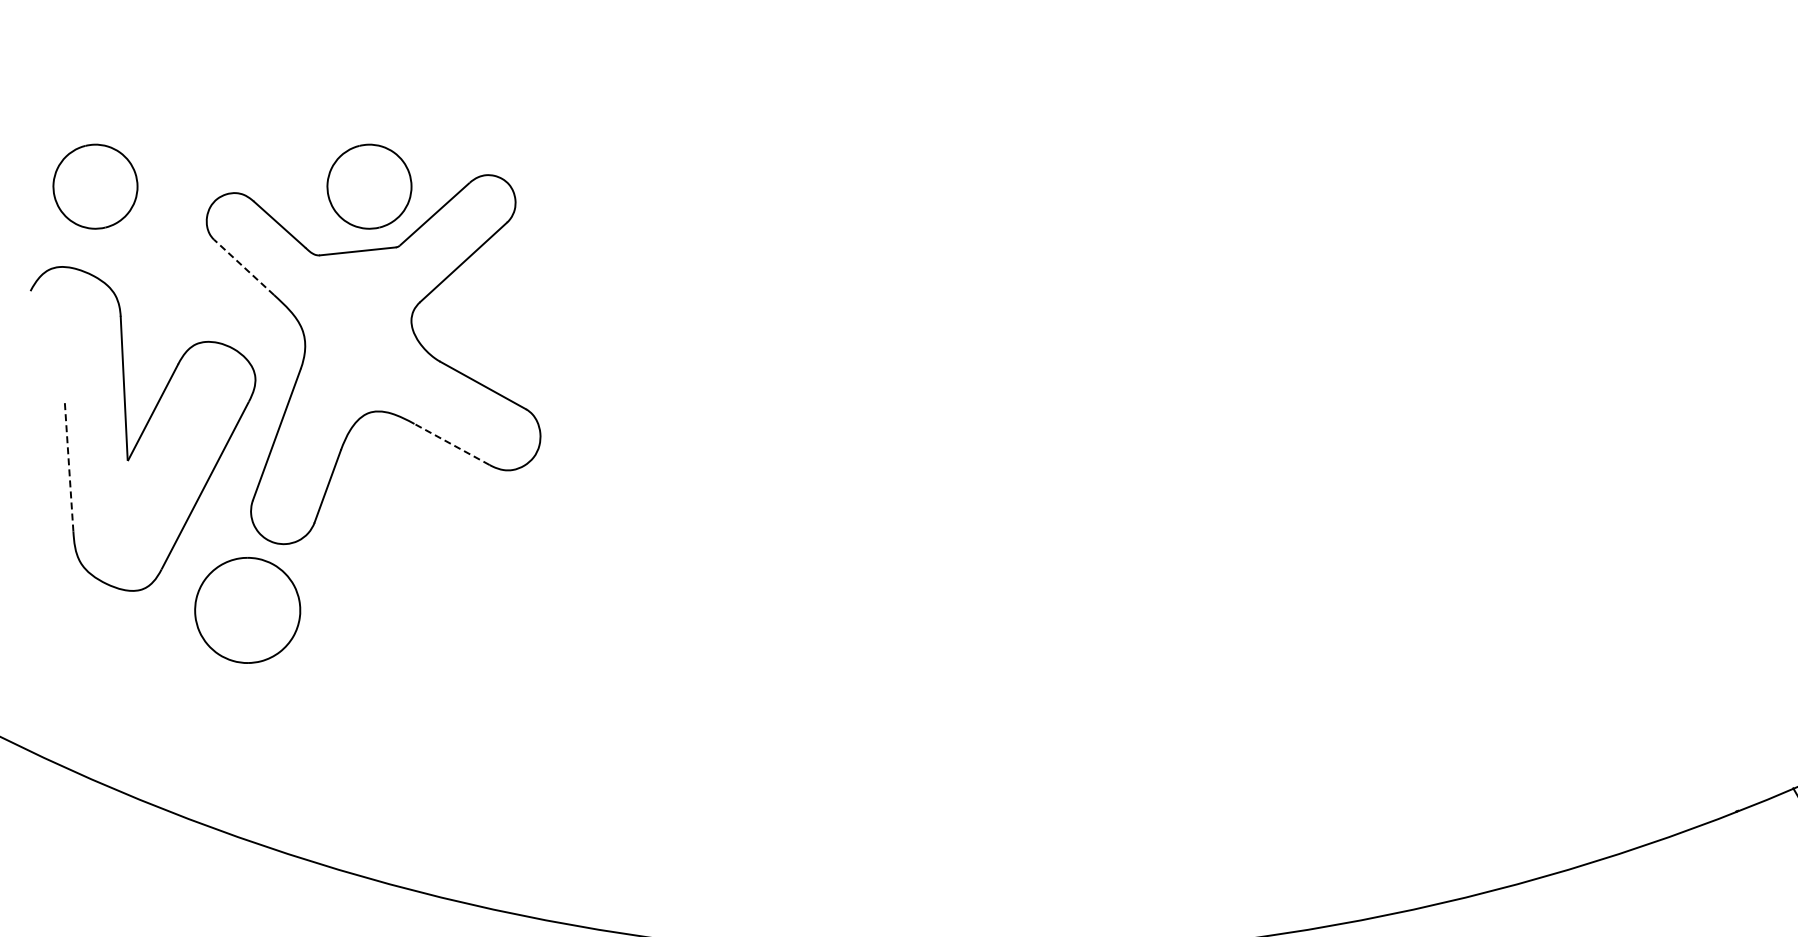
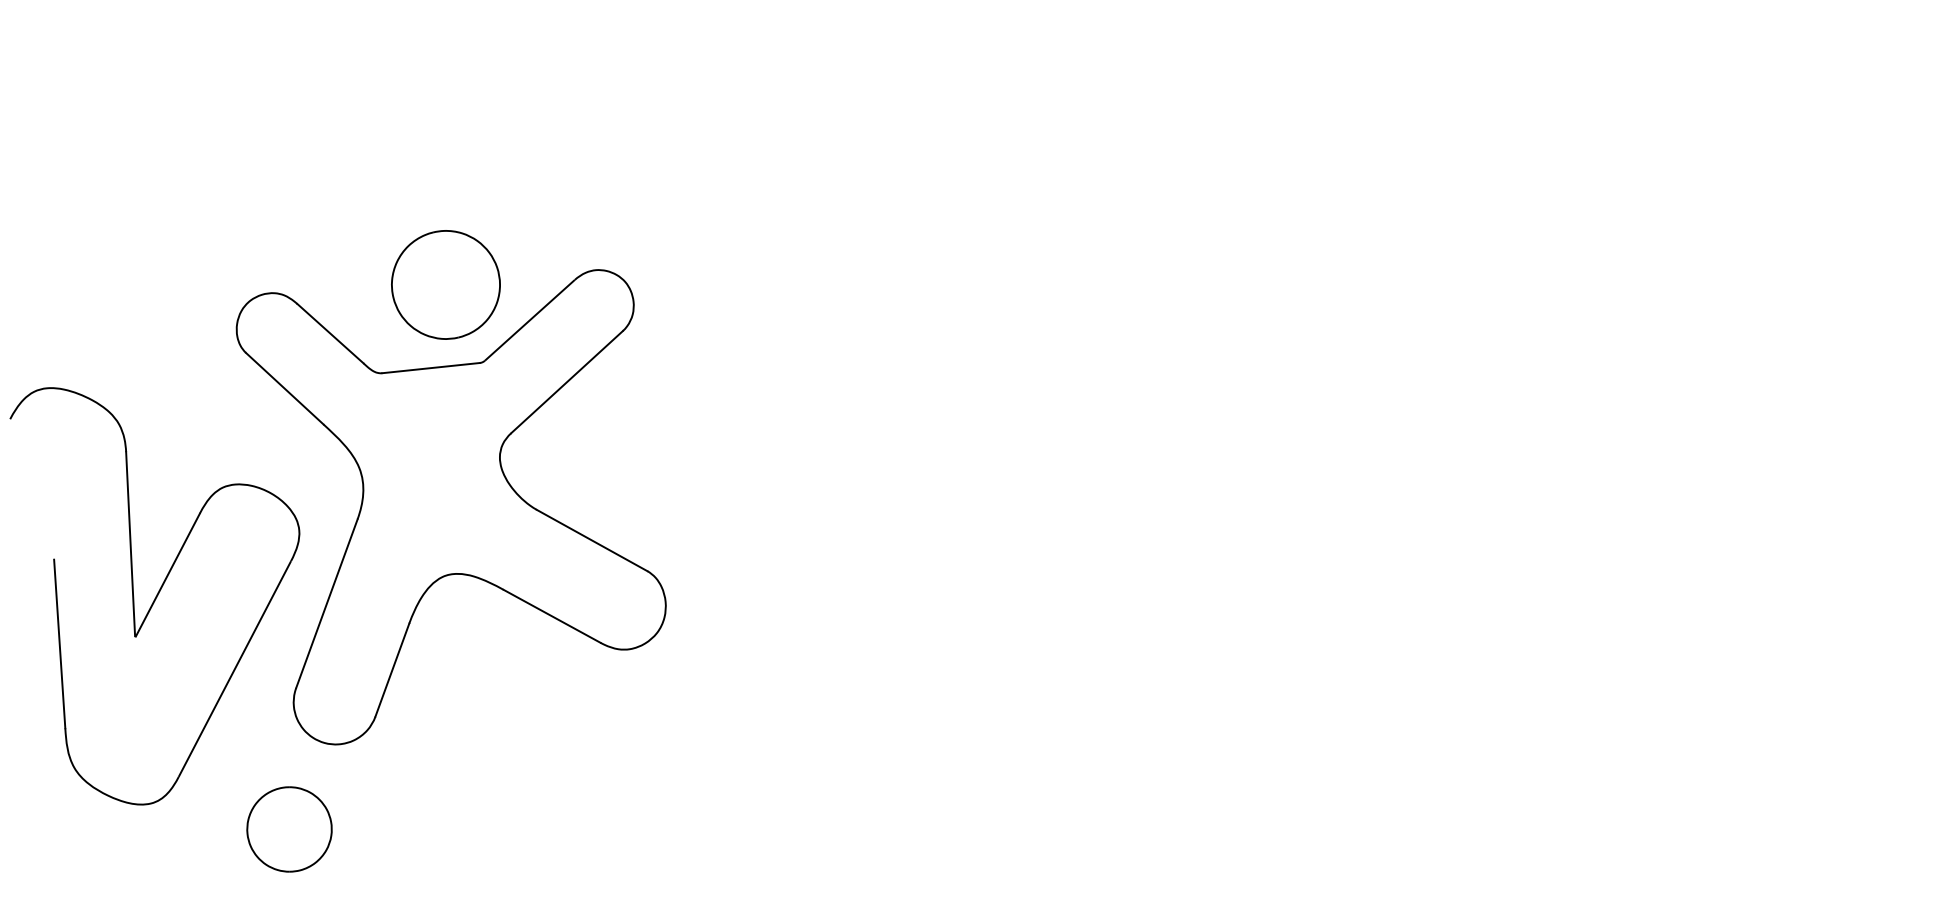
part: (95, 186) -> (93, 284), removed
line: (244, 267) -> (285, 388), dashed -> solid
line: (452, 444) -> (552, 616), dashed -> solid
line: (69, 465) -> (60, 643), dashed -> solid
part: (247, 609) -> (289, 828), size x0.62

